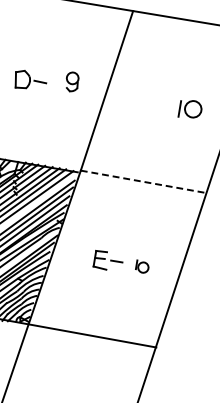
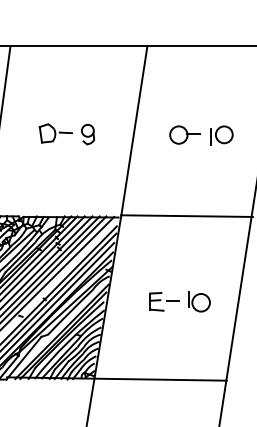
part: (72, 82) -> (88, 134), moved
part: (154, 102) -> (184, 134), added
line: (144, 182) -> (187, 216), dashed -> solid
part: (142, 266) -> (199, 301), size x1.67

